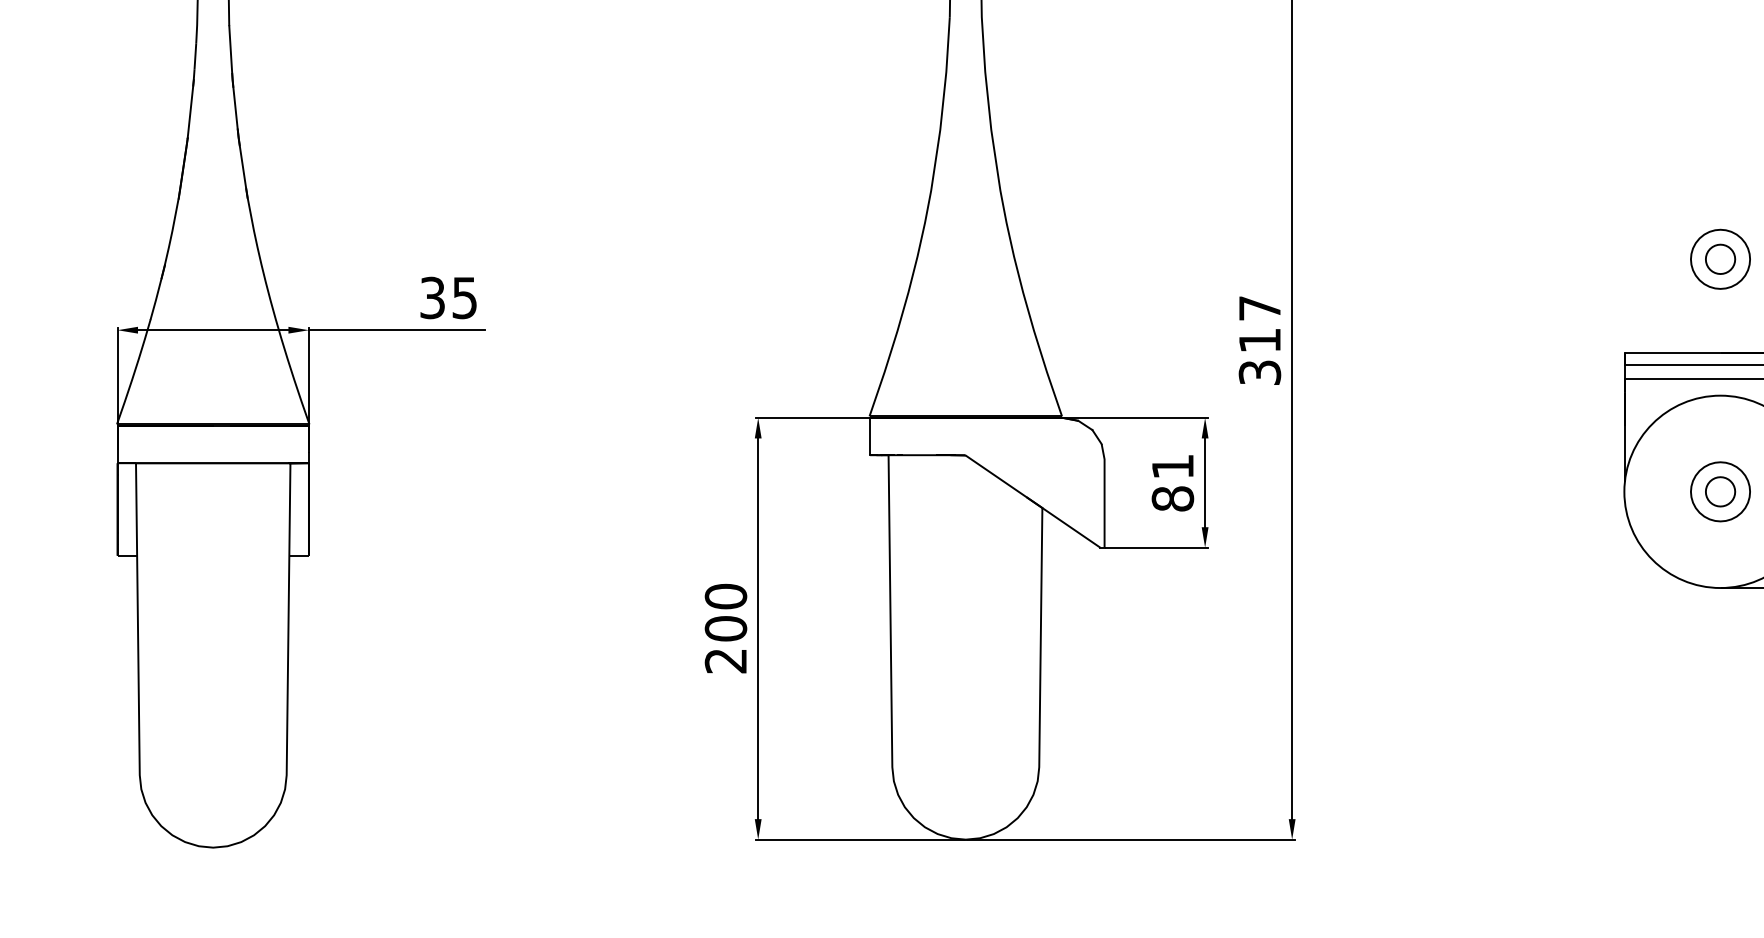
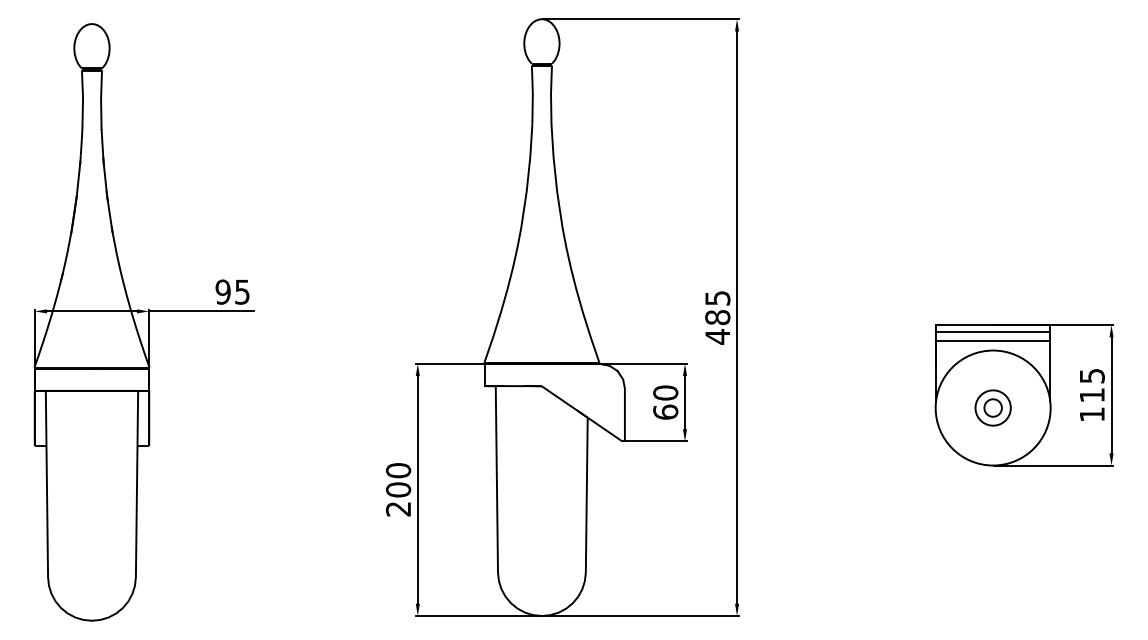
part: (1719, 258) -> (992, 268), removed
text: (431, 296) -> (222, 291), 35 -> 95
text: (1259, 340) -> (717, 317), 317 -> 485
text: (1172, 482) -> (665, 402), 81 -> 60

